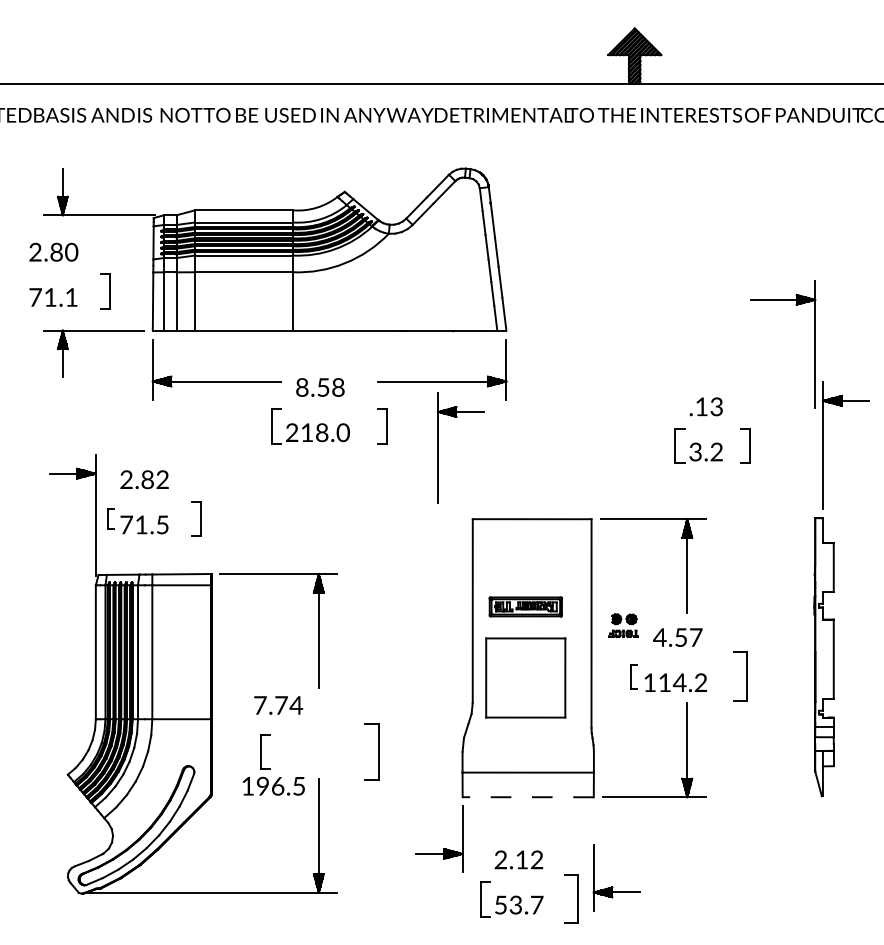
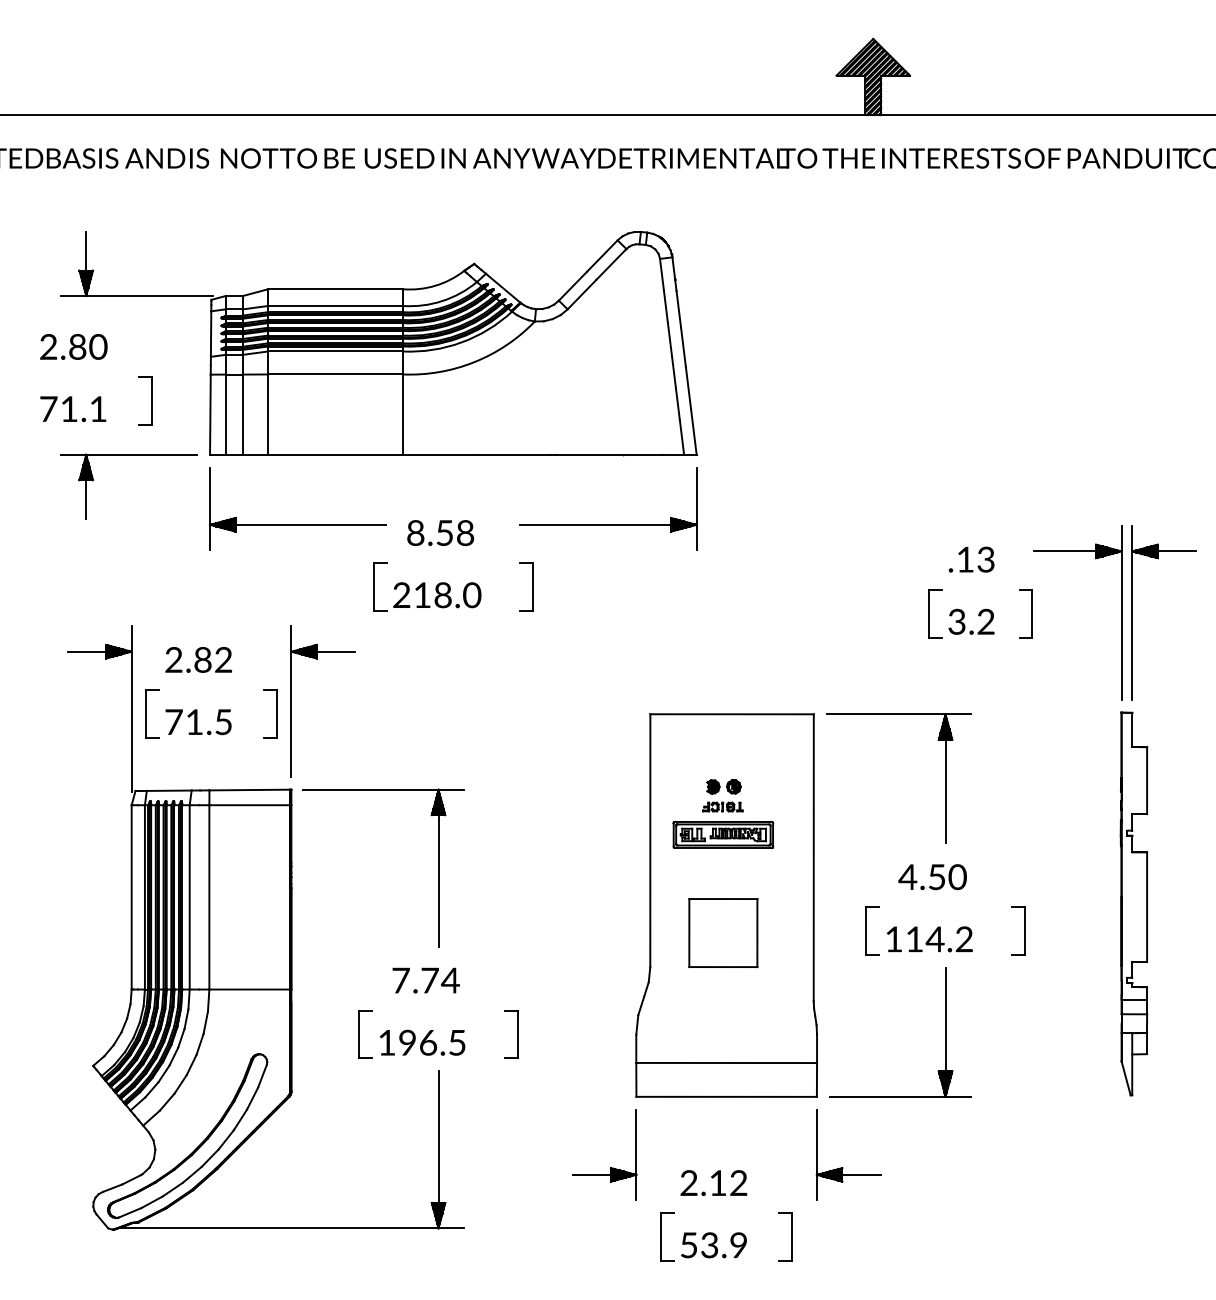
part: (815, 344) -> (1121, 612), moved
part: (438, 448) -> (291, 701), moved
part: (110, 518) -> (152, 713), size x1.67
part: (623, 625) -> (722, 795), moved
text: (695, 637) -> (957, 877), 4.57 -> 4.50
part: (634, 676) -> (872, 930), size x1.43
part: (740, 676) -> (1018, 930), size x0.71
part: (525, 678) -> (723, 933), size x0.62
text: (278, 705) -> (425, 980), moved
part: (371, 751) -> (511, 1034), size x0.62
text: (273, 786) -> (422, 1042), moved
line: (528, 796) -> (726, 1096), dashed -> solid
part: (613, 887) -> (843, 1167), moved
part: (570, 898) -> (785, 1236), size x0.71
text: (536, 904) -> (738, 1244), 53.7 -> 53.9

